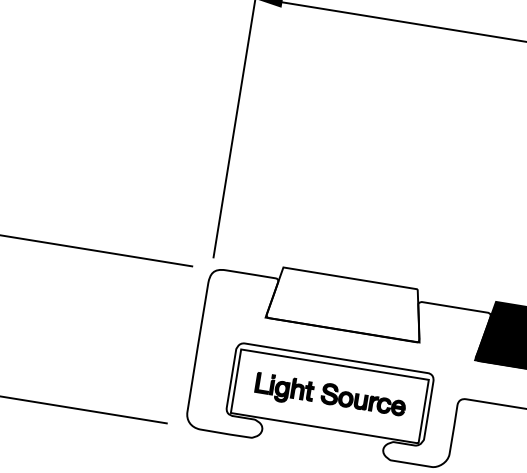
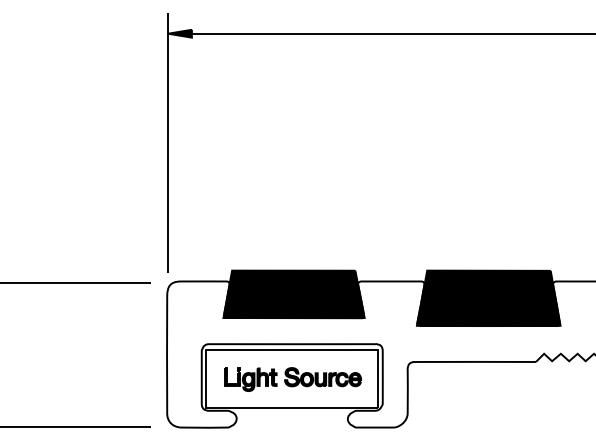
fill: (346, 304) -> (293, 294), added

